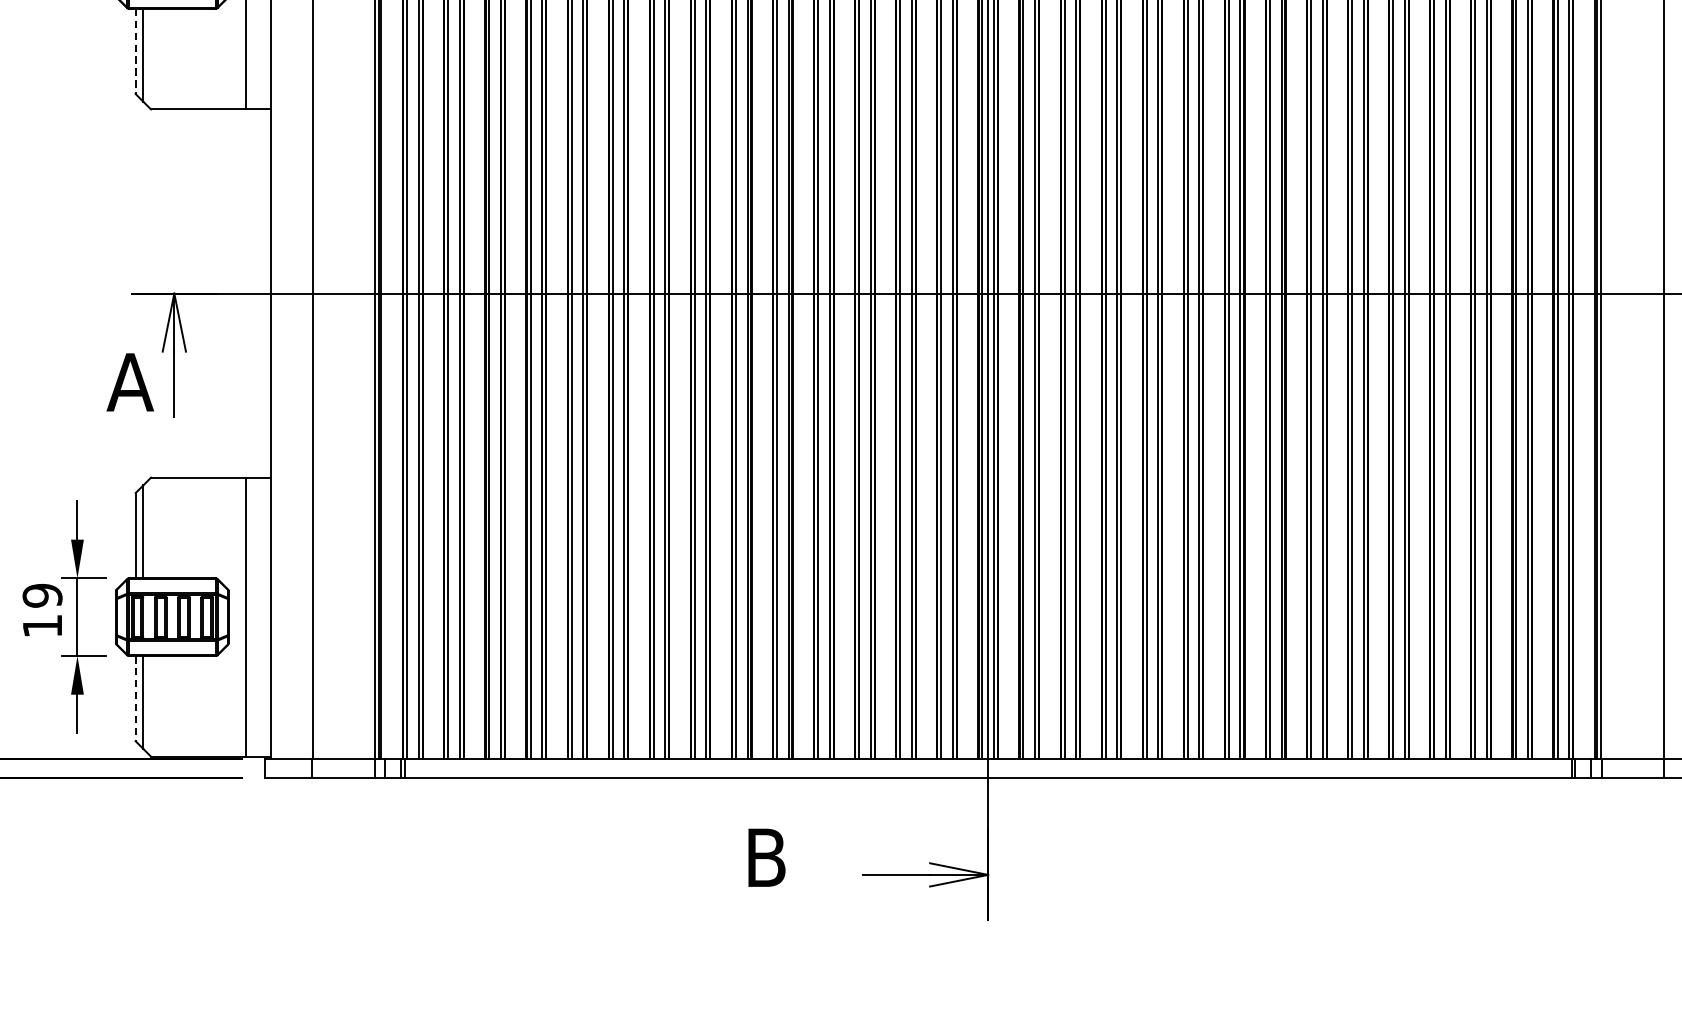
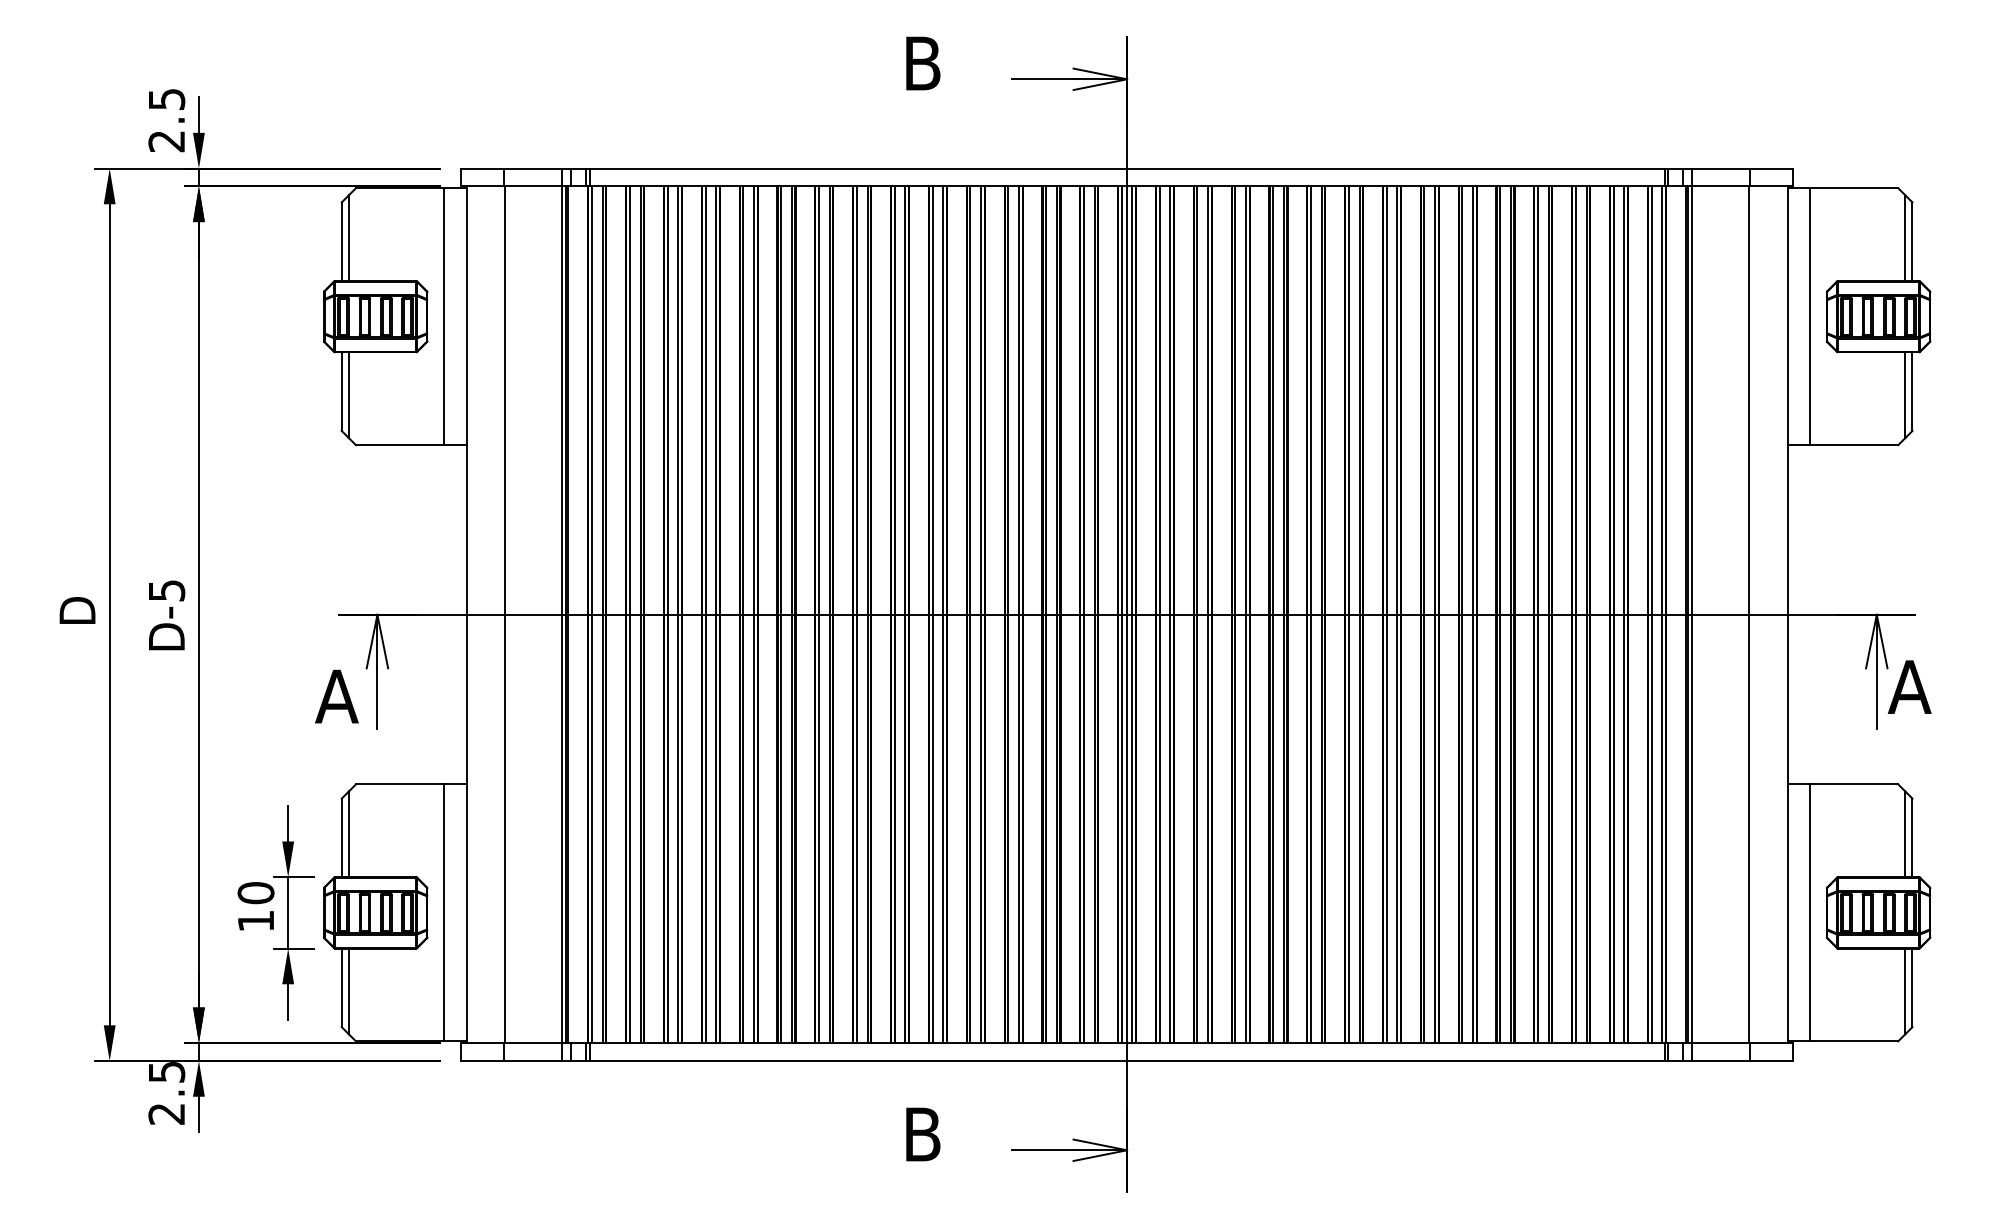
line: (135, 52) -> (341, 392), dashed -> solid
text: (41, 596) -> (255, 893), 19 -> 10
line: (135, 699) -> (341, 988), dashed -> solid

